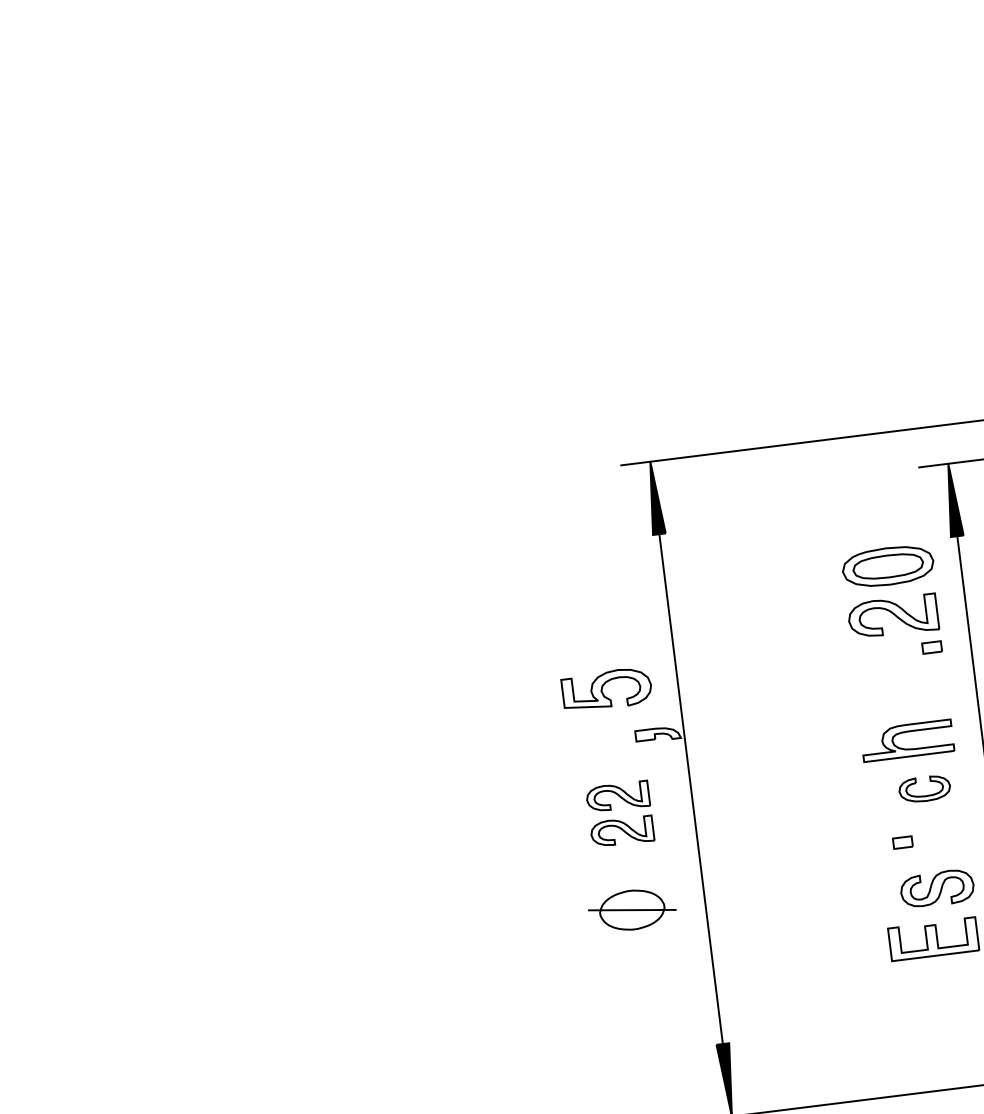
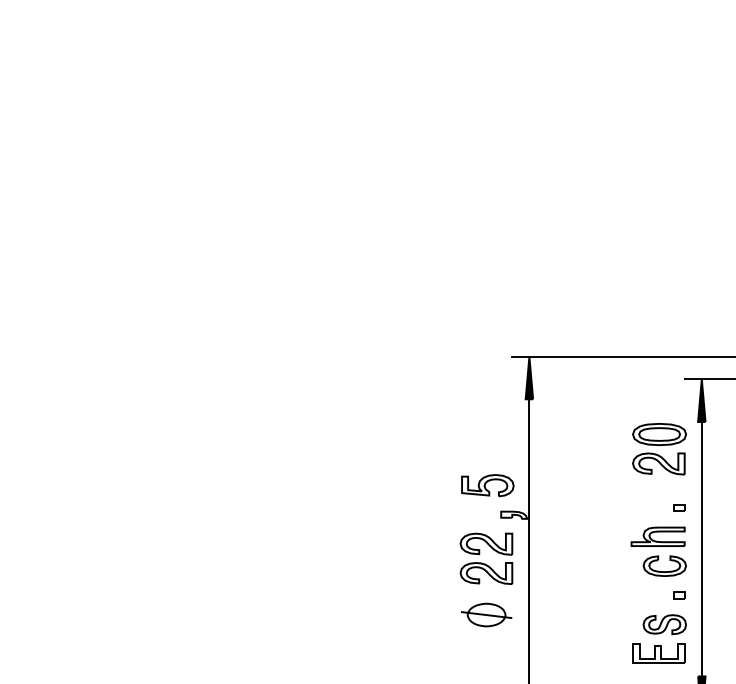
part: (932, 647) -> (679, 507), moved
part: (924, 788) -> (664, 565), size x1.43
part: (620, 813) -> (486, 558), size x1.43
part: (903, 842) -> (679, 595), moved

